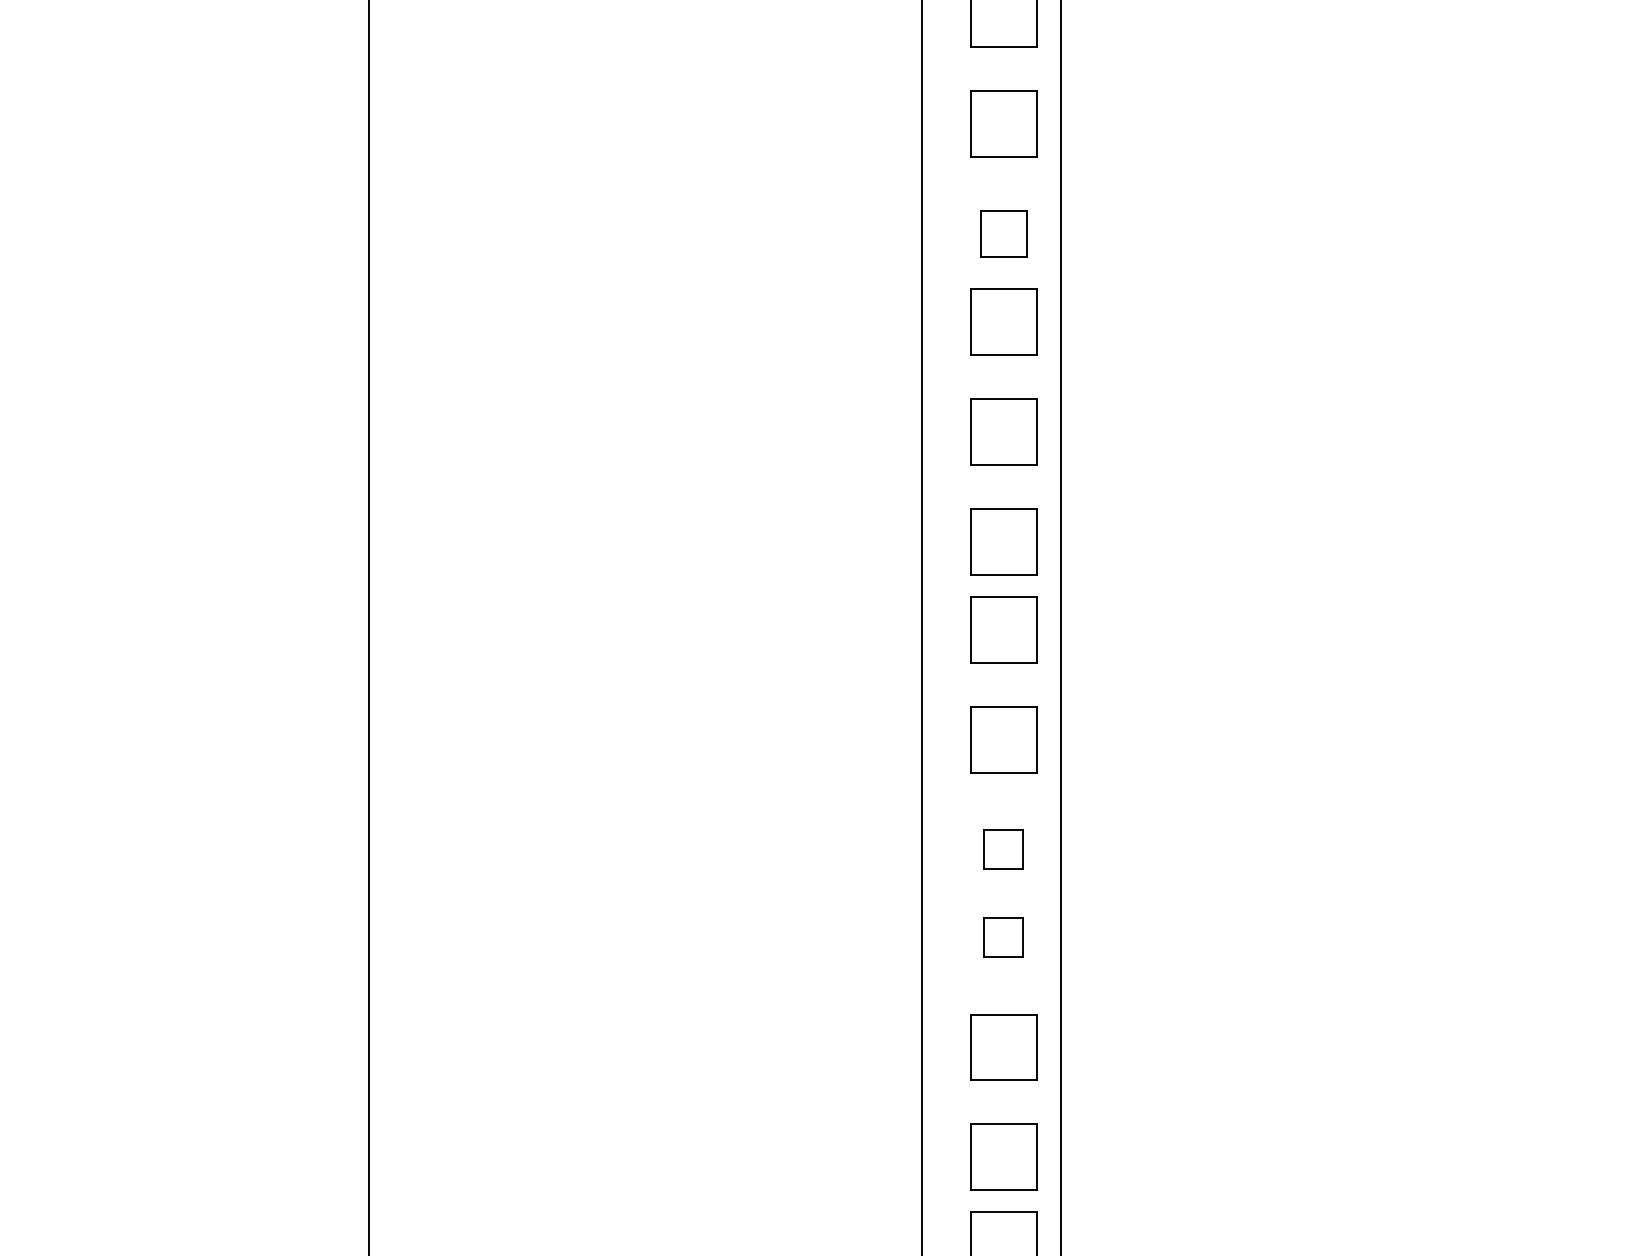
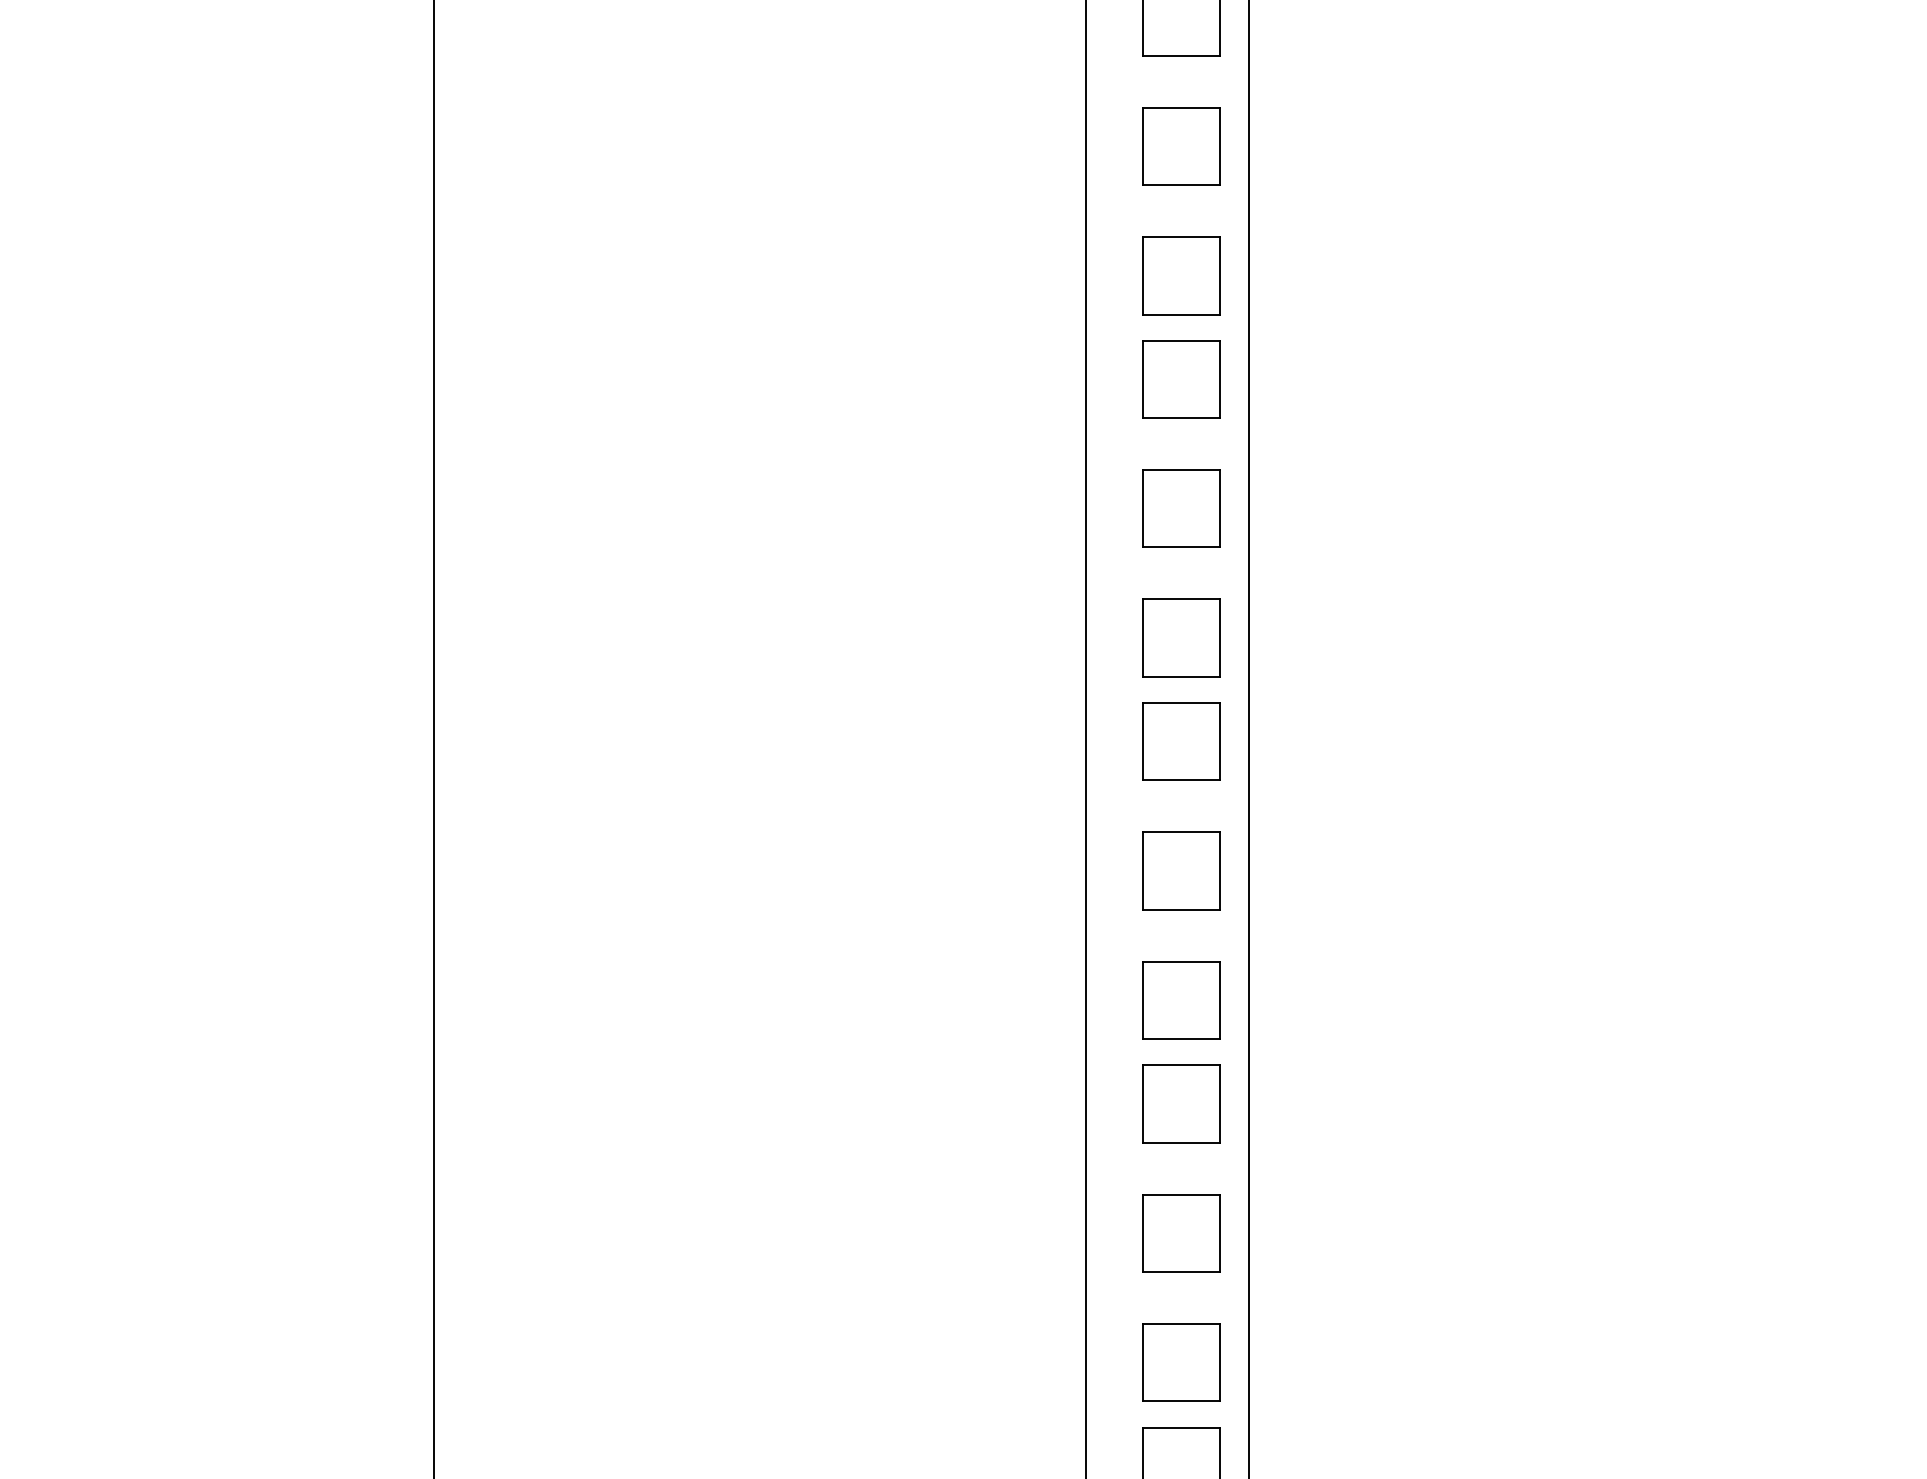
part: (1003, 233) -> (1181, 275), size x1.43
part: (1003, 849) -> (1181, 1000), size x1.67
part: (1003, 937) -> (1181, 1103), size x1.67

